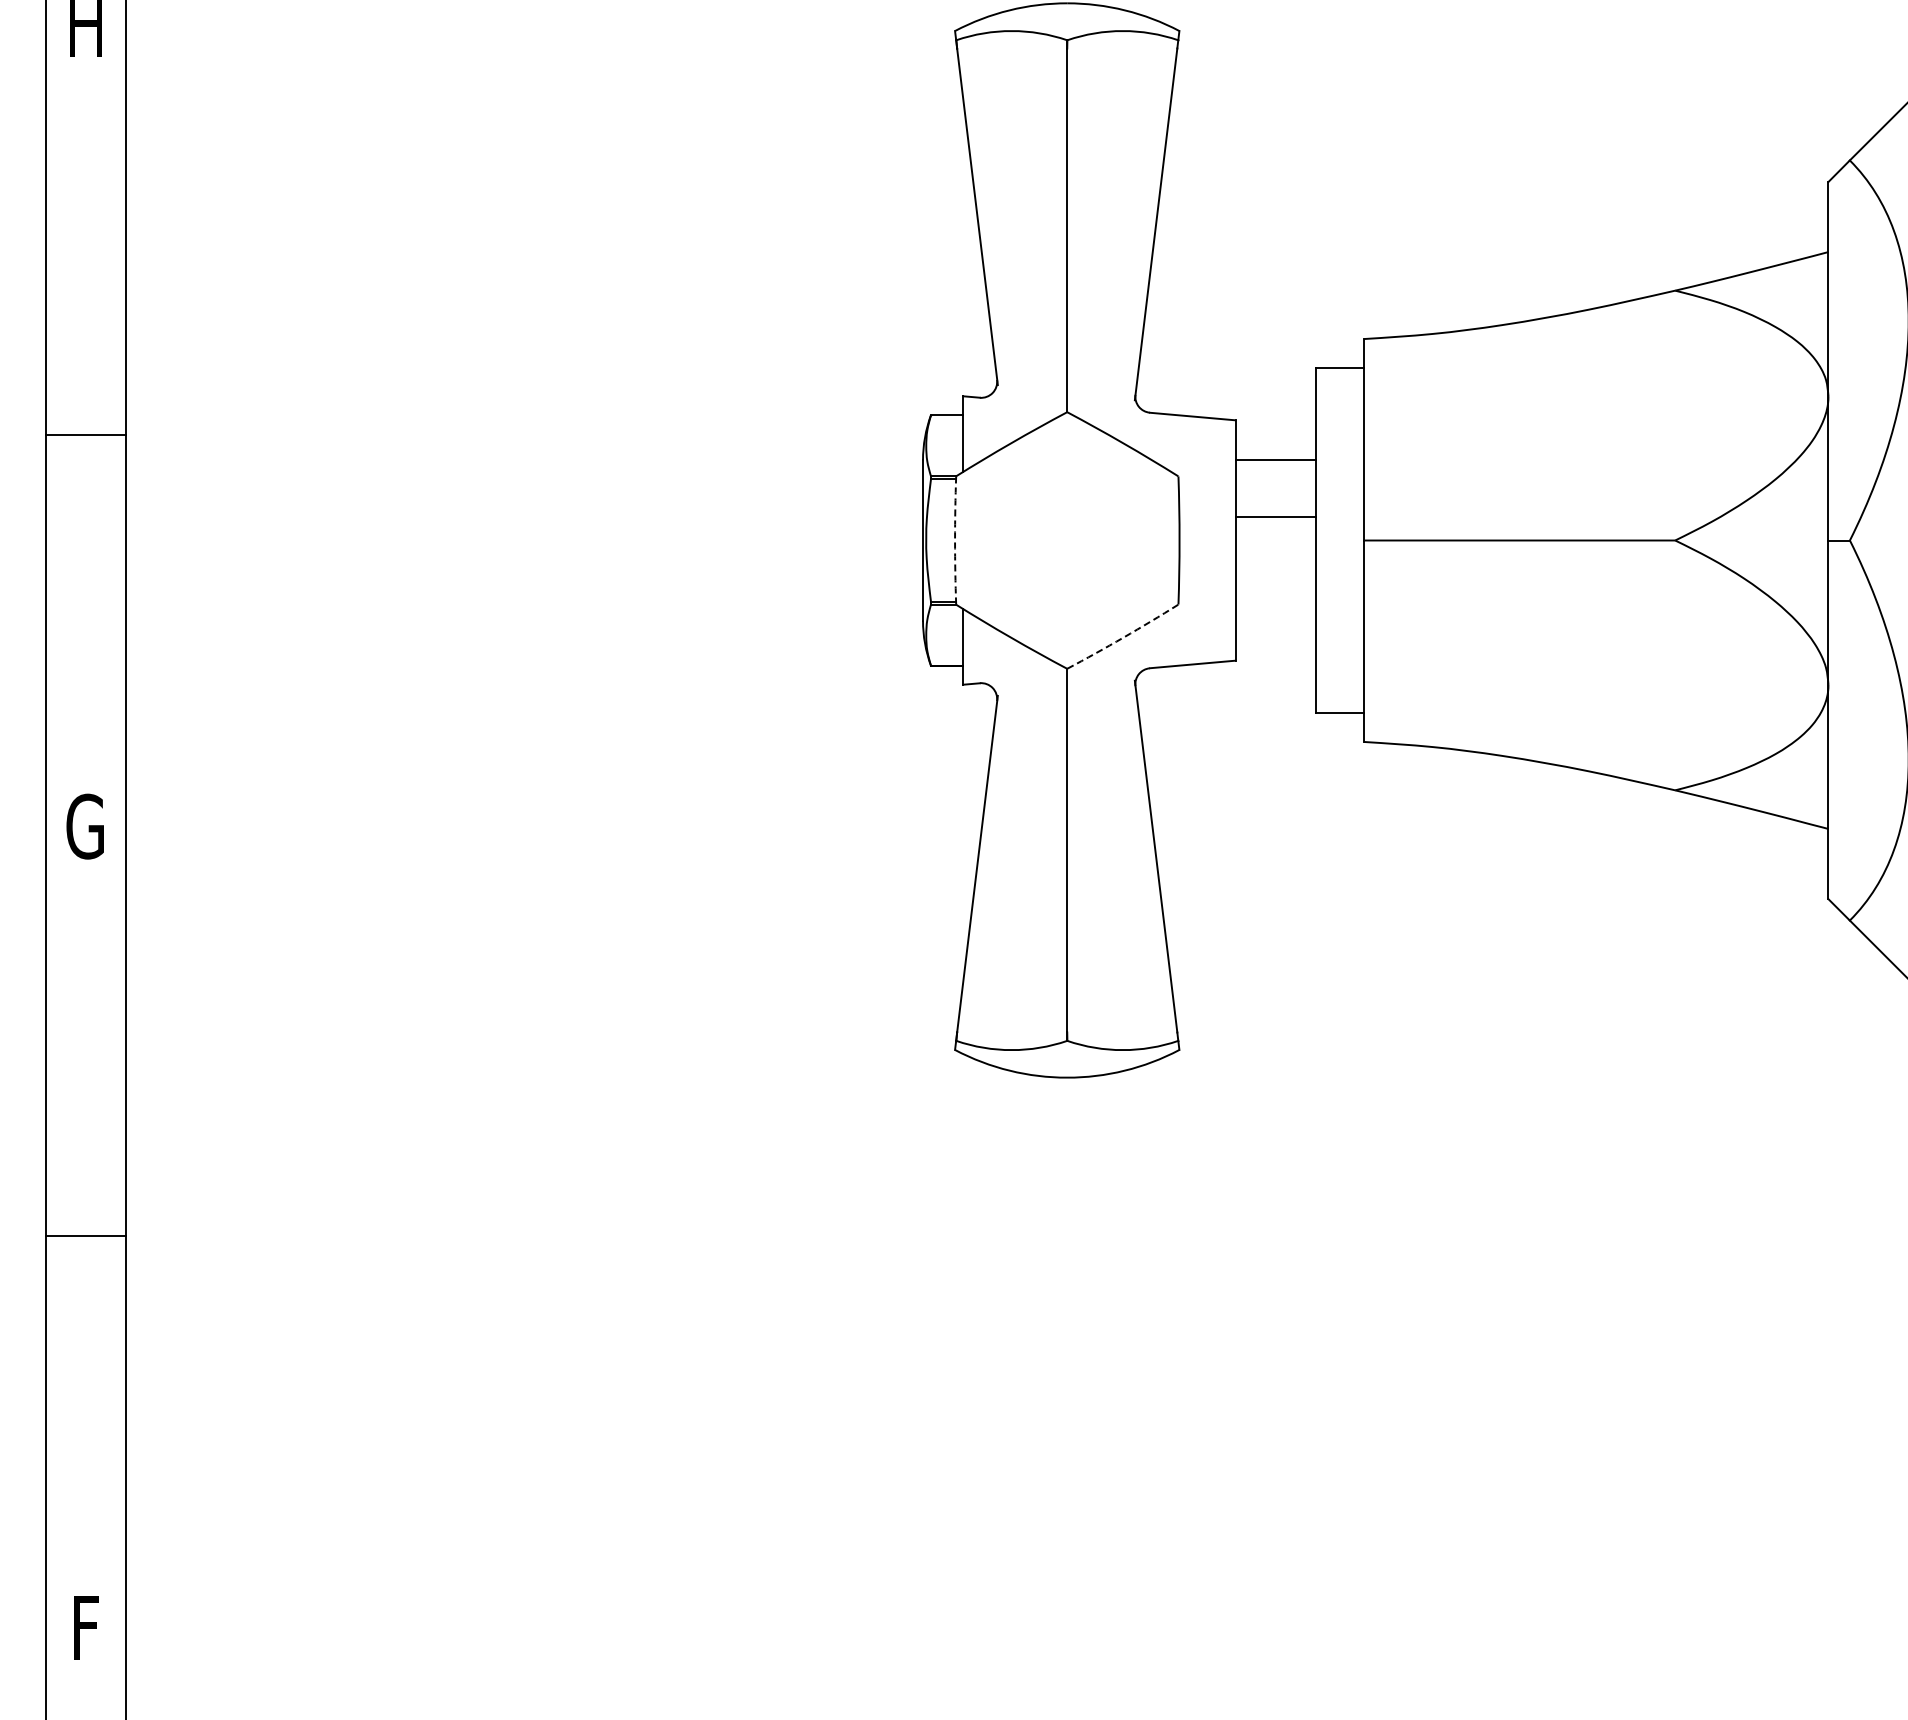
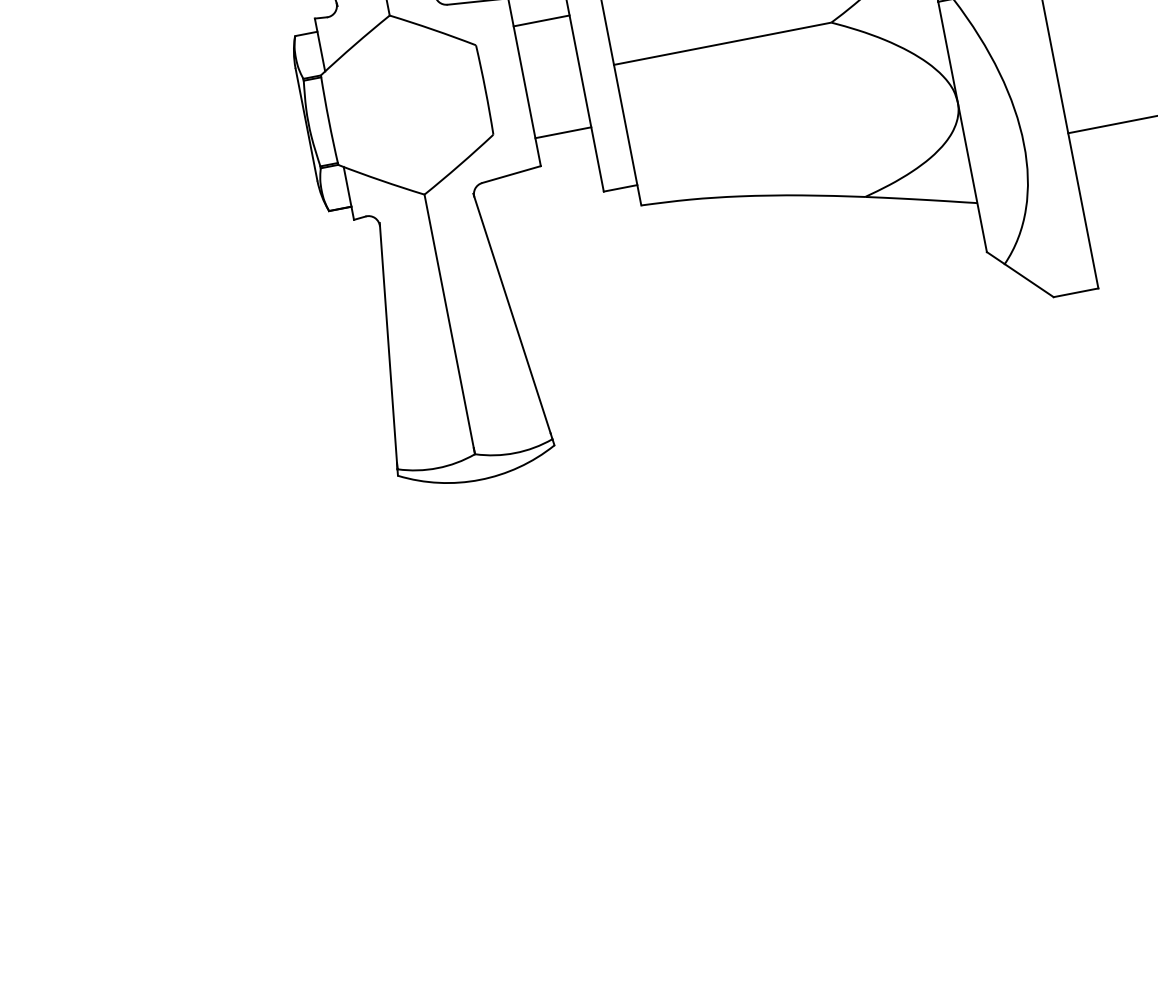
line: (1275, 516) -> (563, 132), moved
arc: (955, 540) -> (329, 120), dashed -> solid
arc: (1123, 637) -> (459, 165), dashed -> solid

